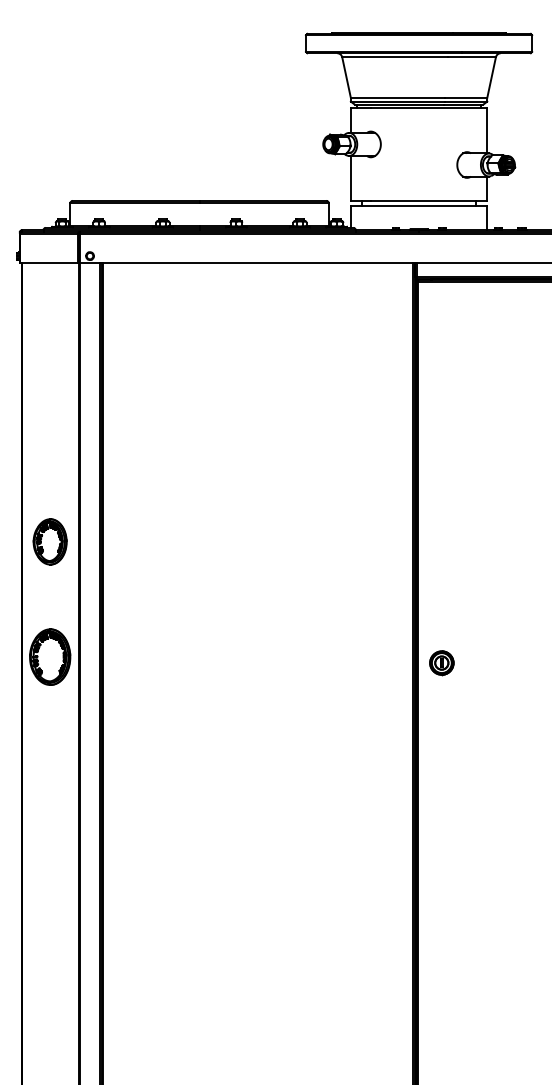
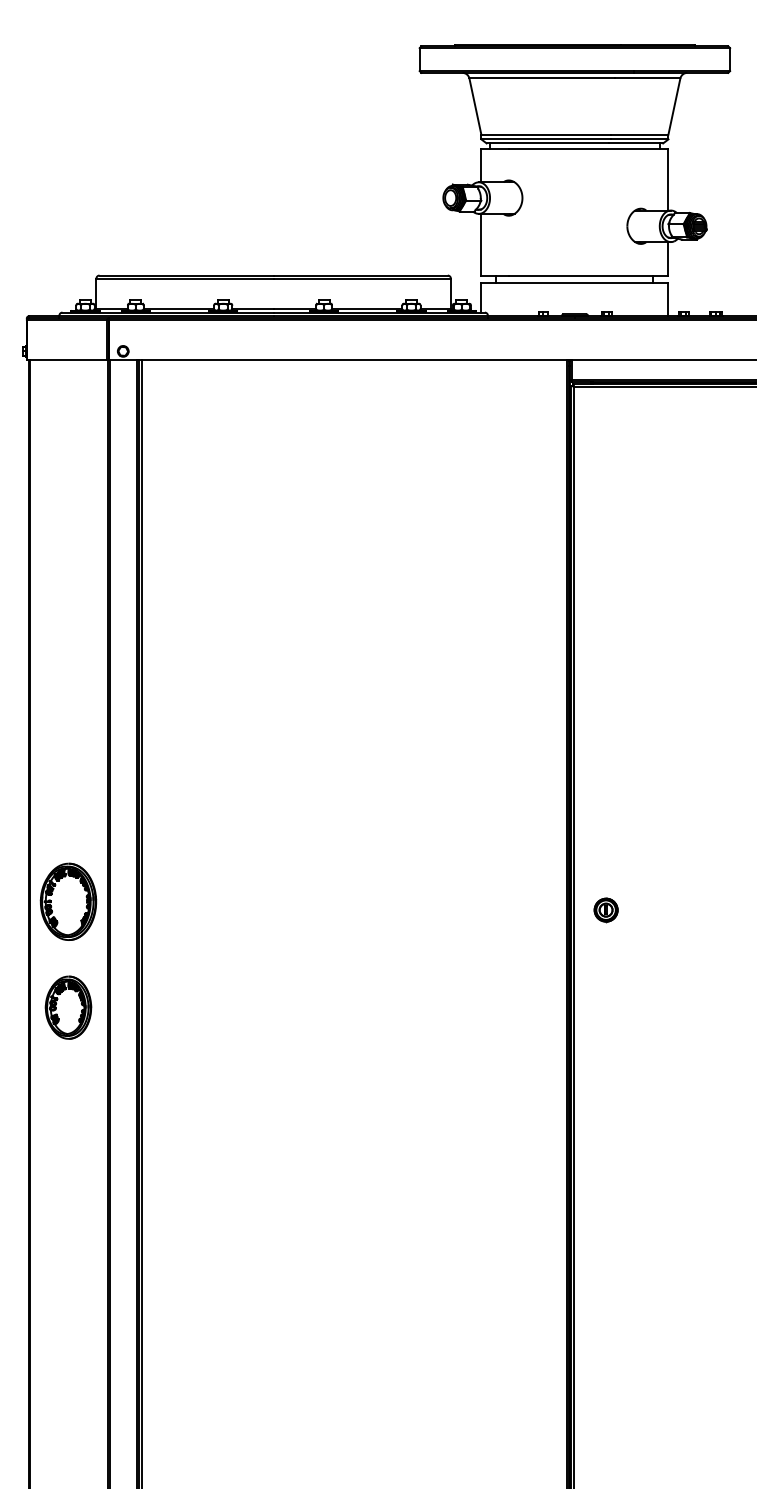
part: (50, 541) -> (68, 1007), moved
part: (441, 663) -> (605, 910), size x0.71

